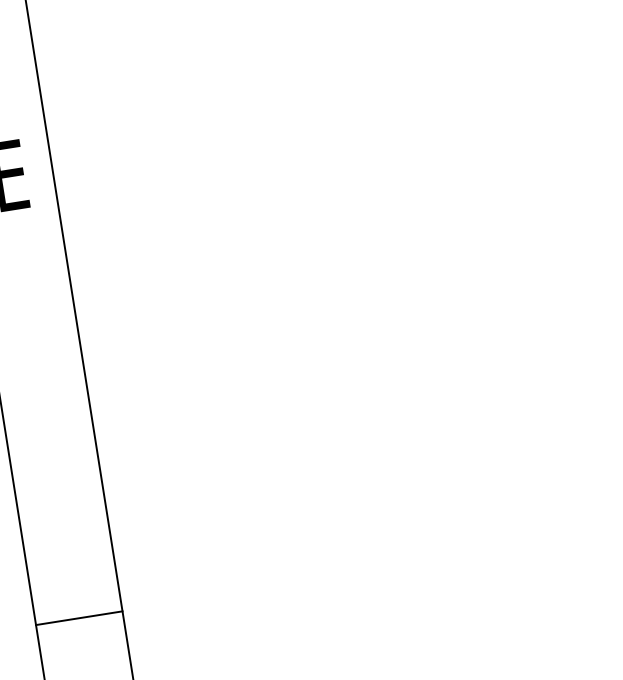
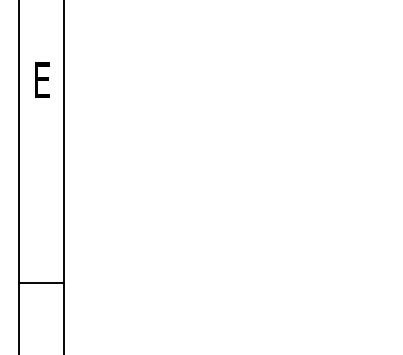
line: (78, 617) -> (41, 282), moved

